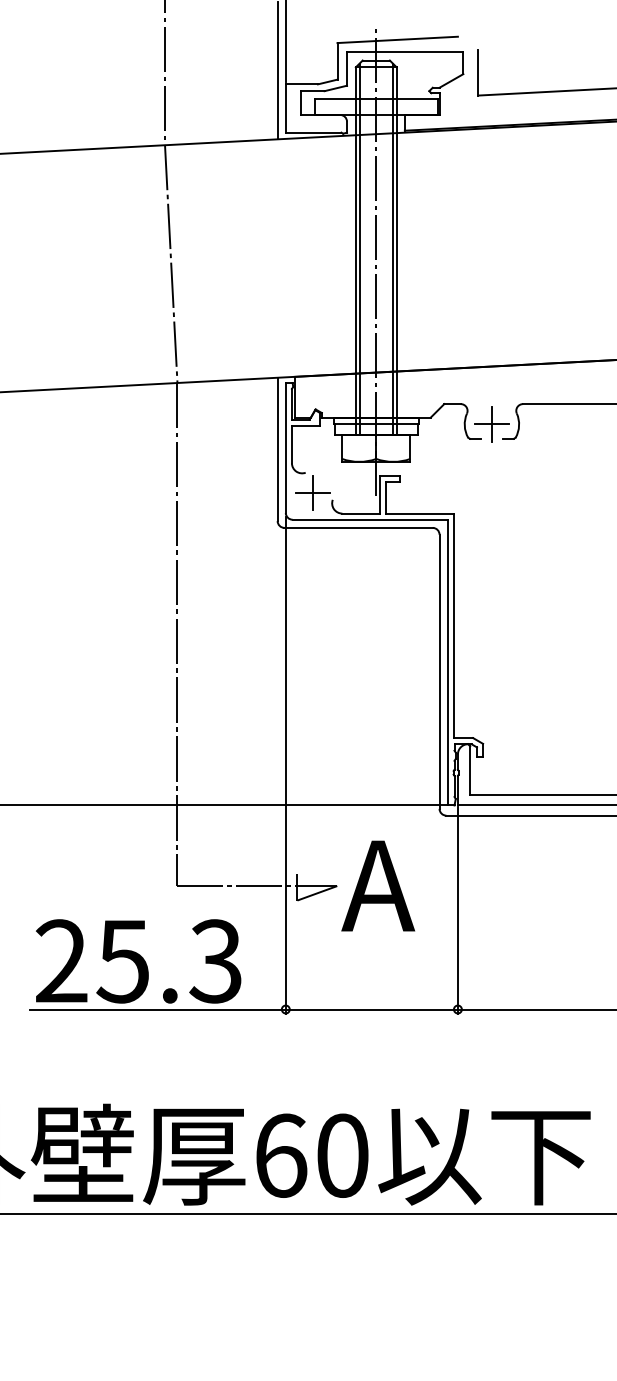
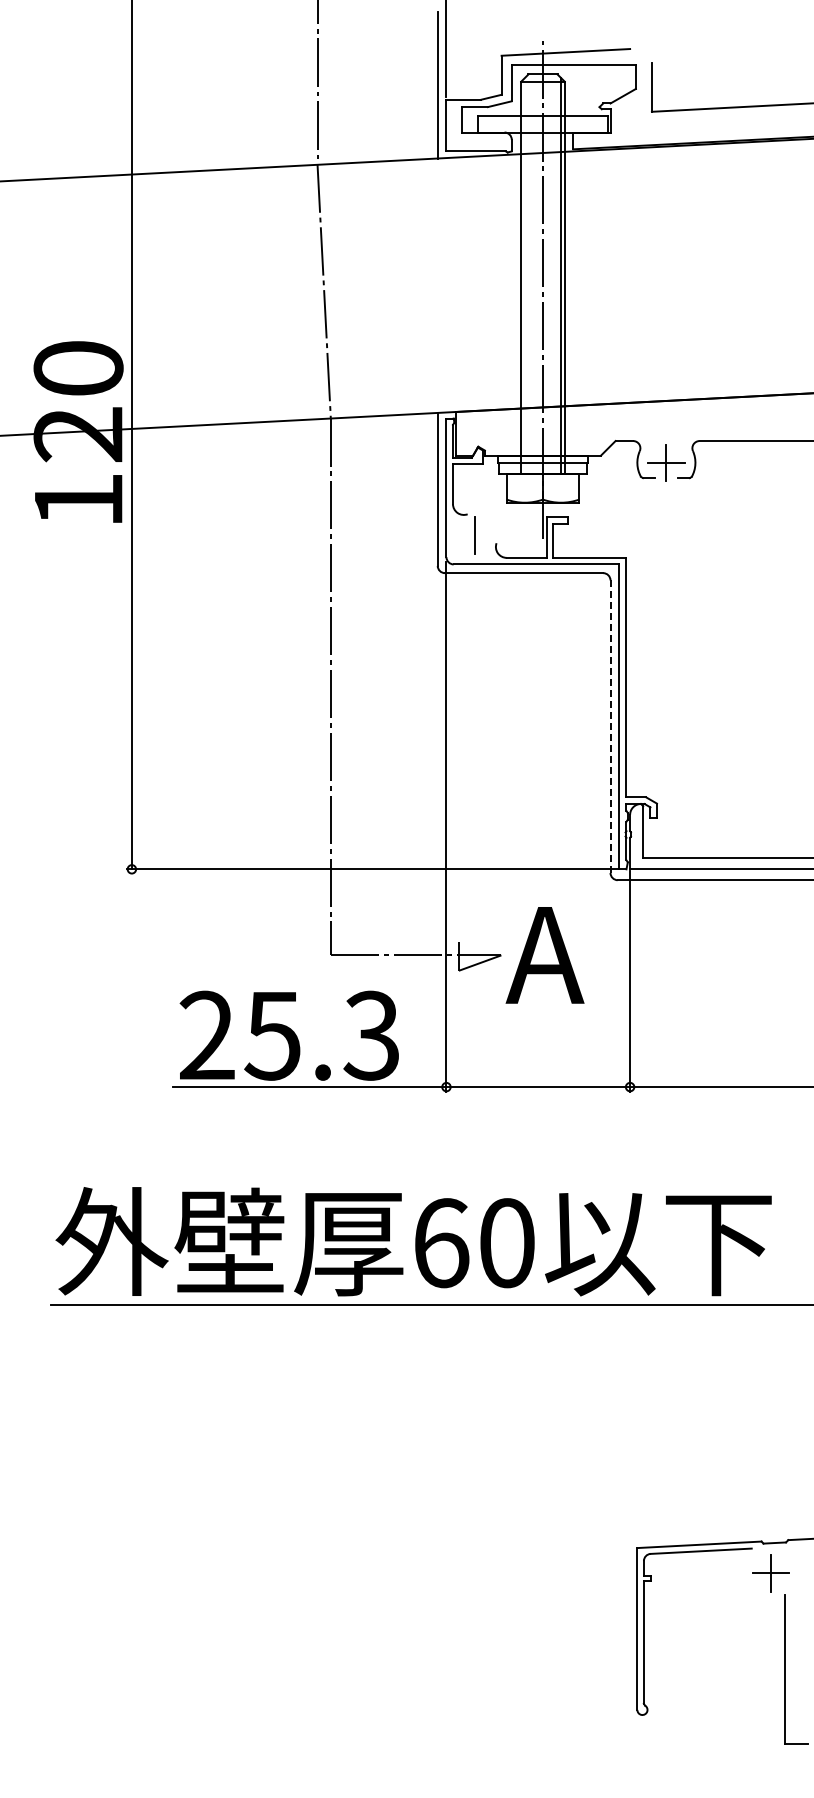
line: (359, 248) -> (525, 275), removed
line: (313, 492) -> (475, 535), removed
line: (439, 672) -> (610, 727), solid -> dashed

